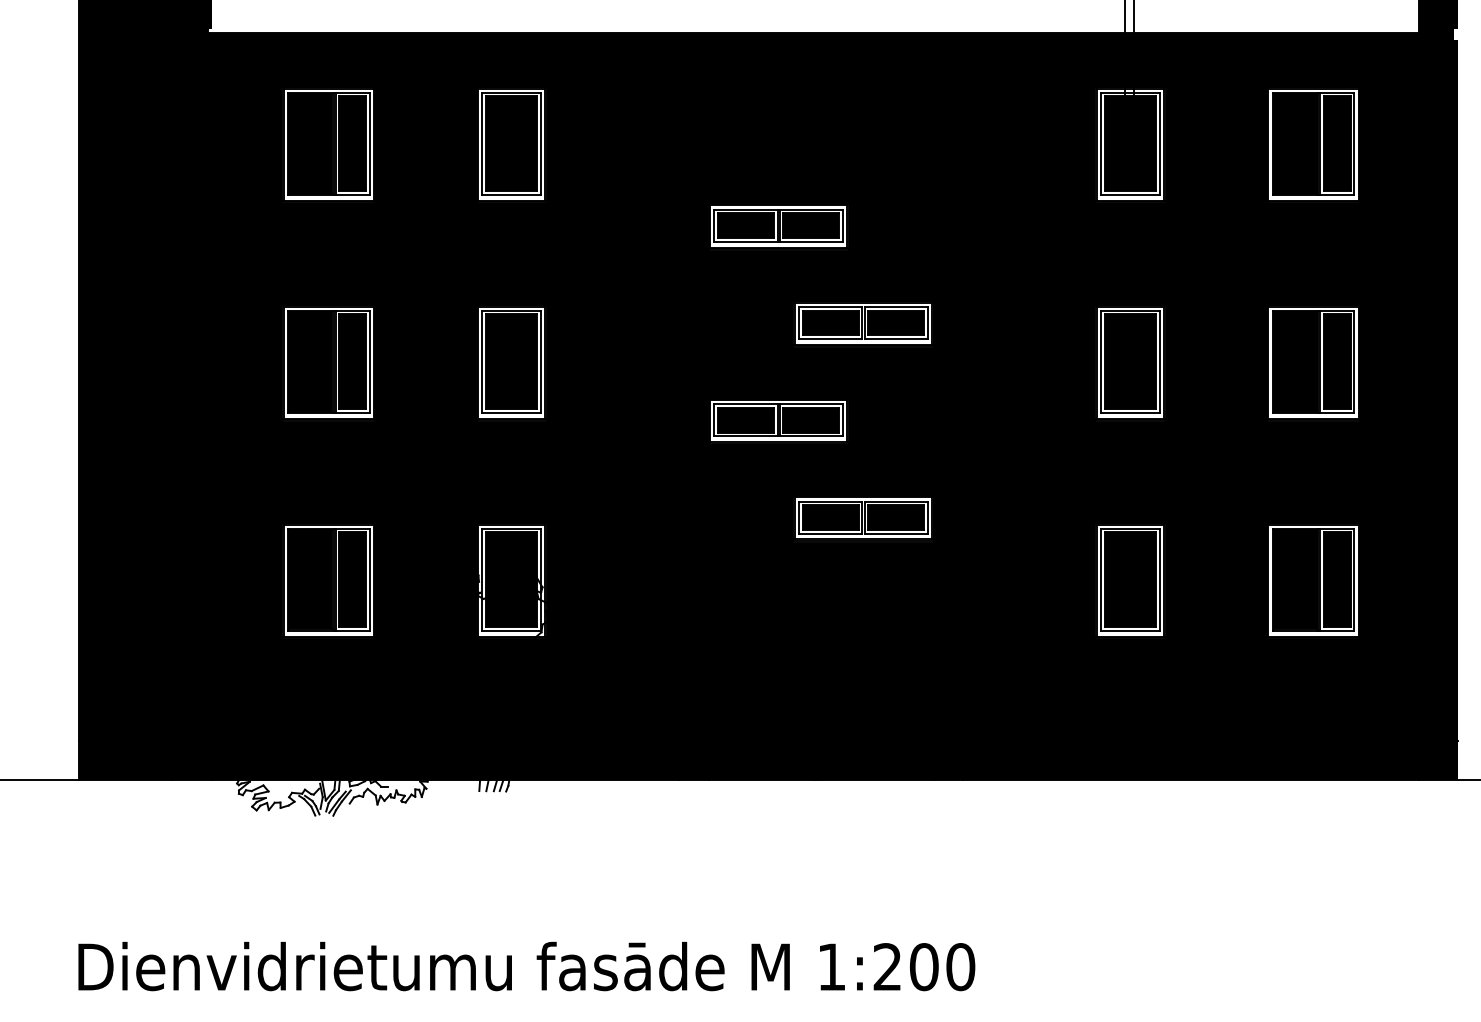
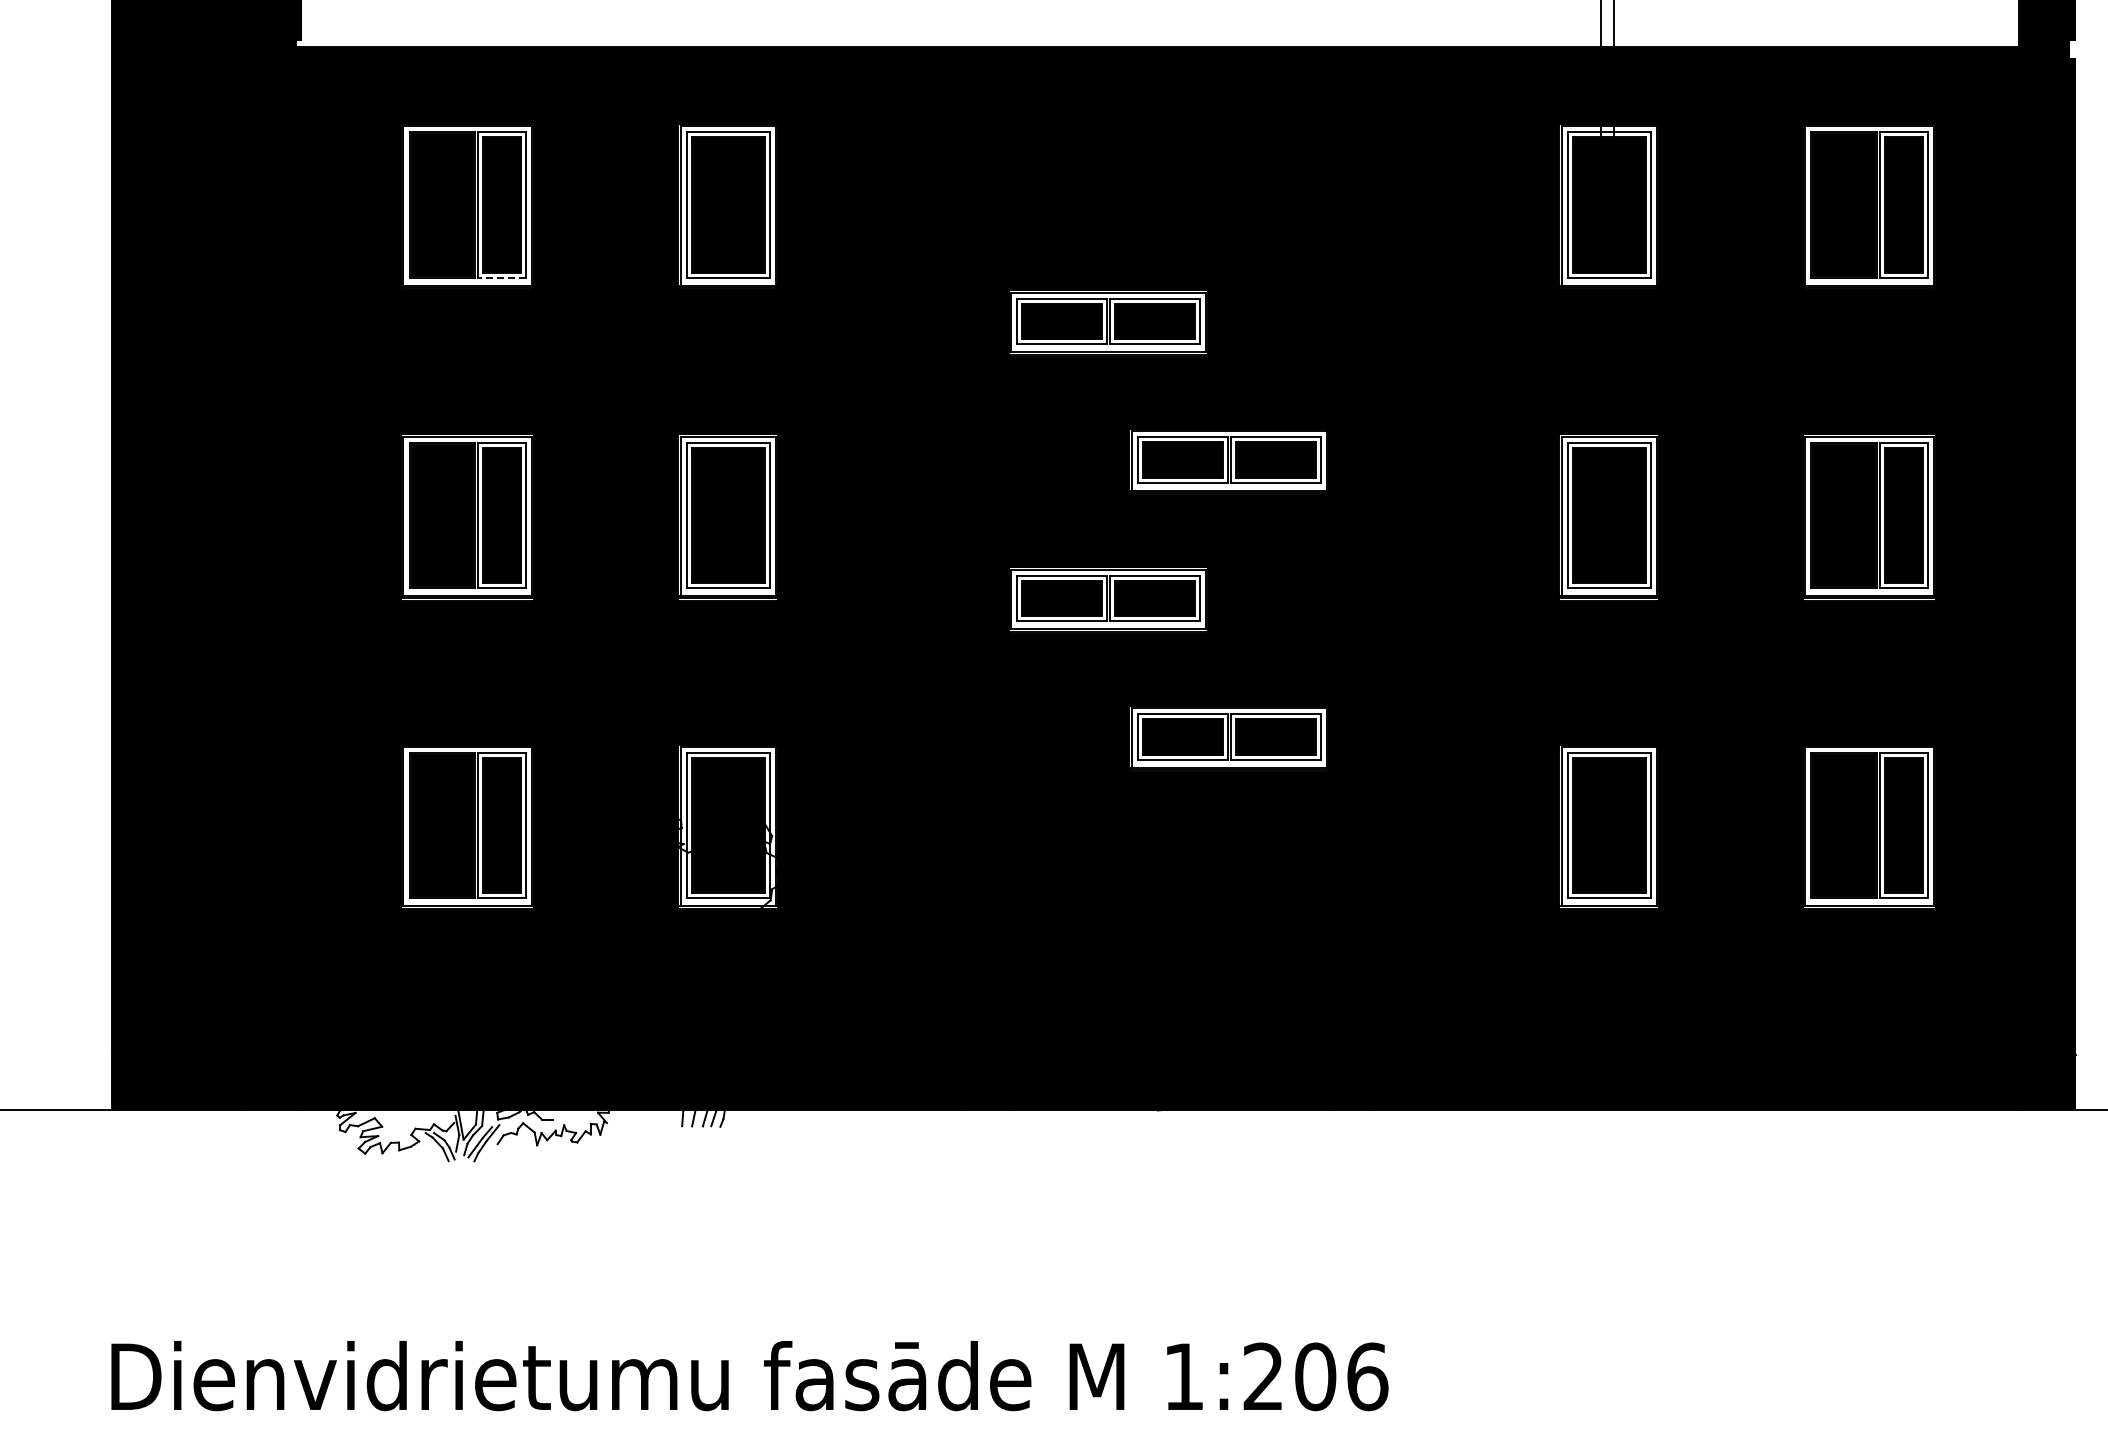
line: (352, 194) -> (501, 277), solid -> dashed
text: (960, 966) -> (1367, 1376), 1:200 -> 1:206

